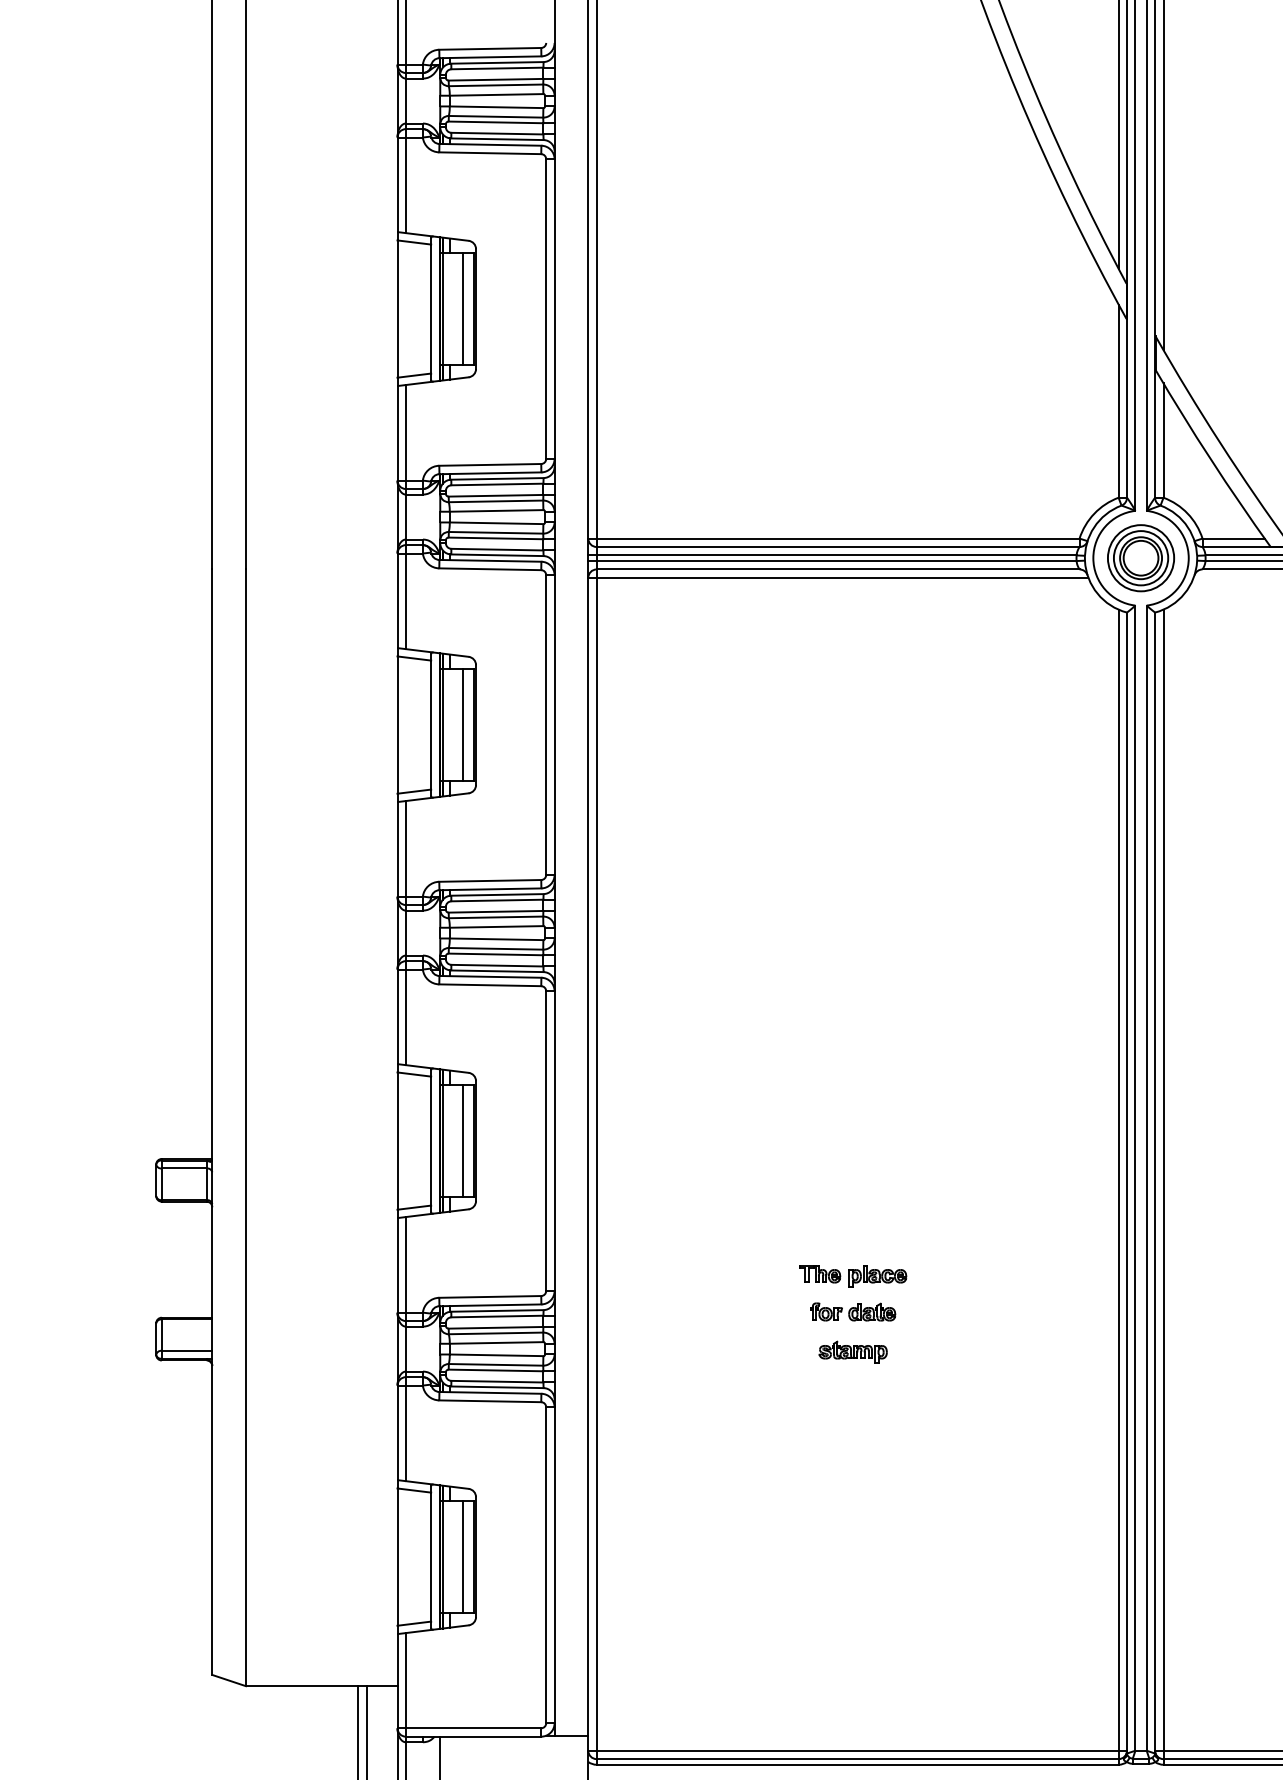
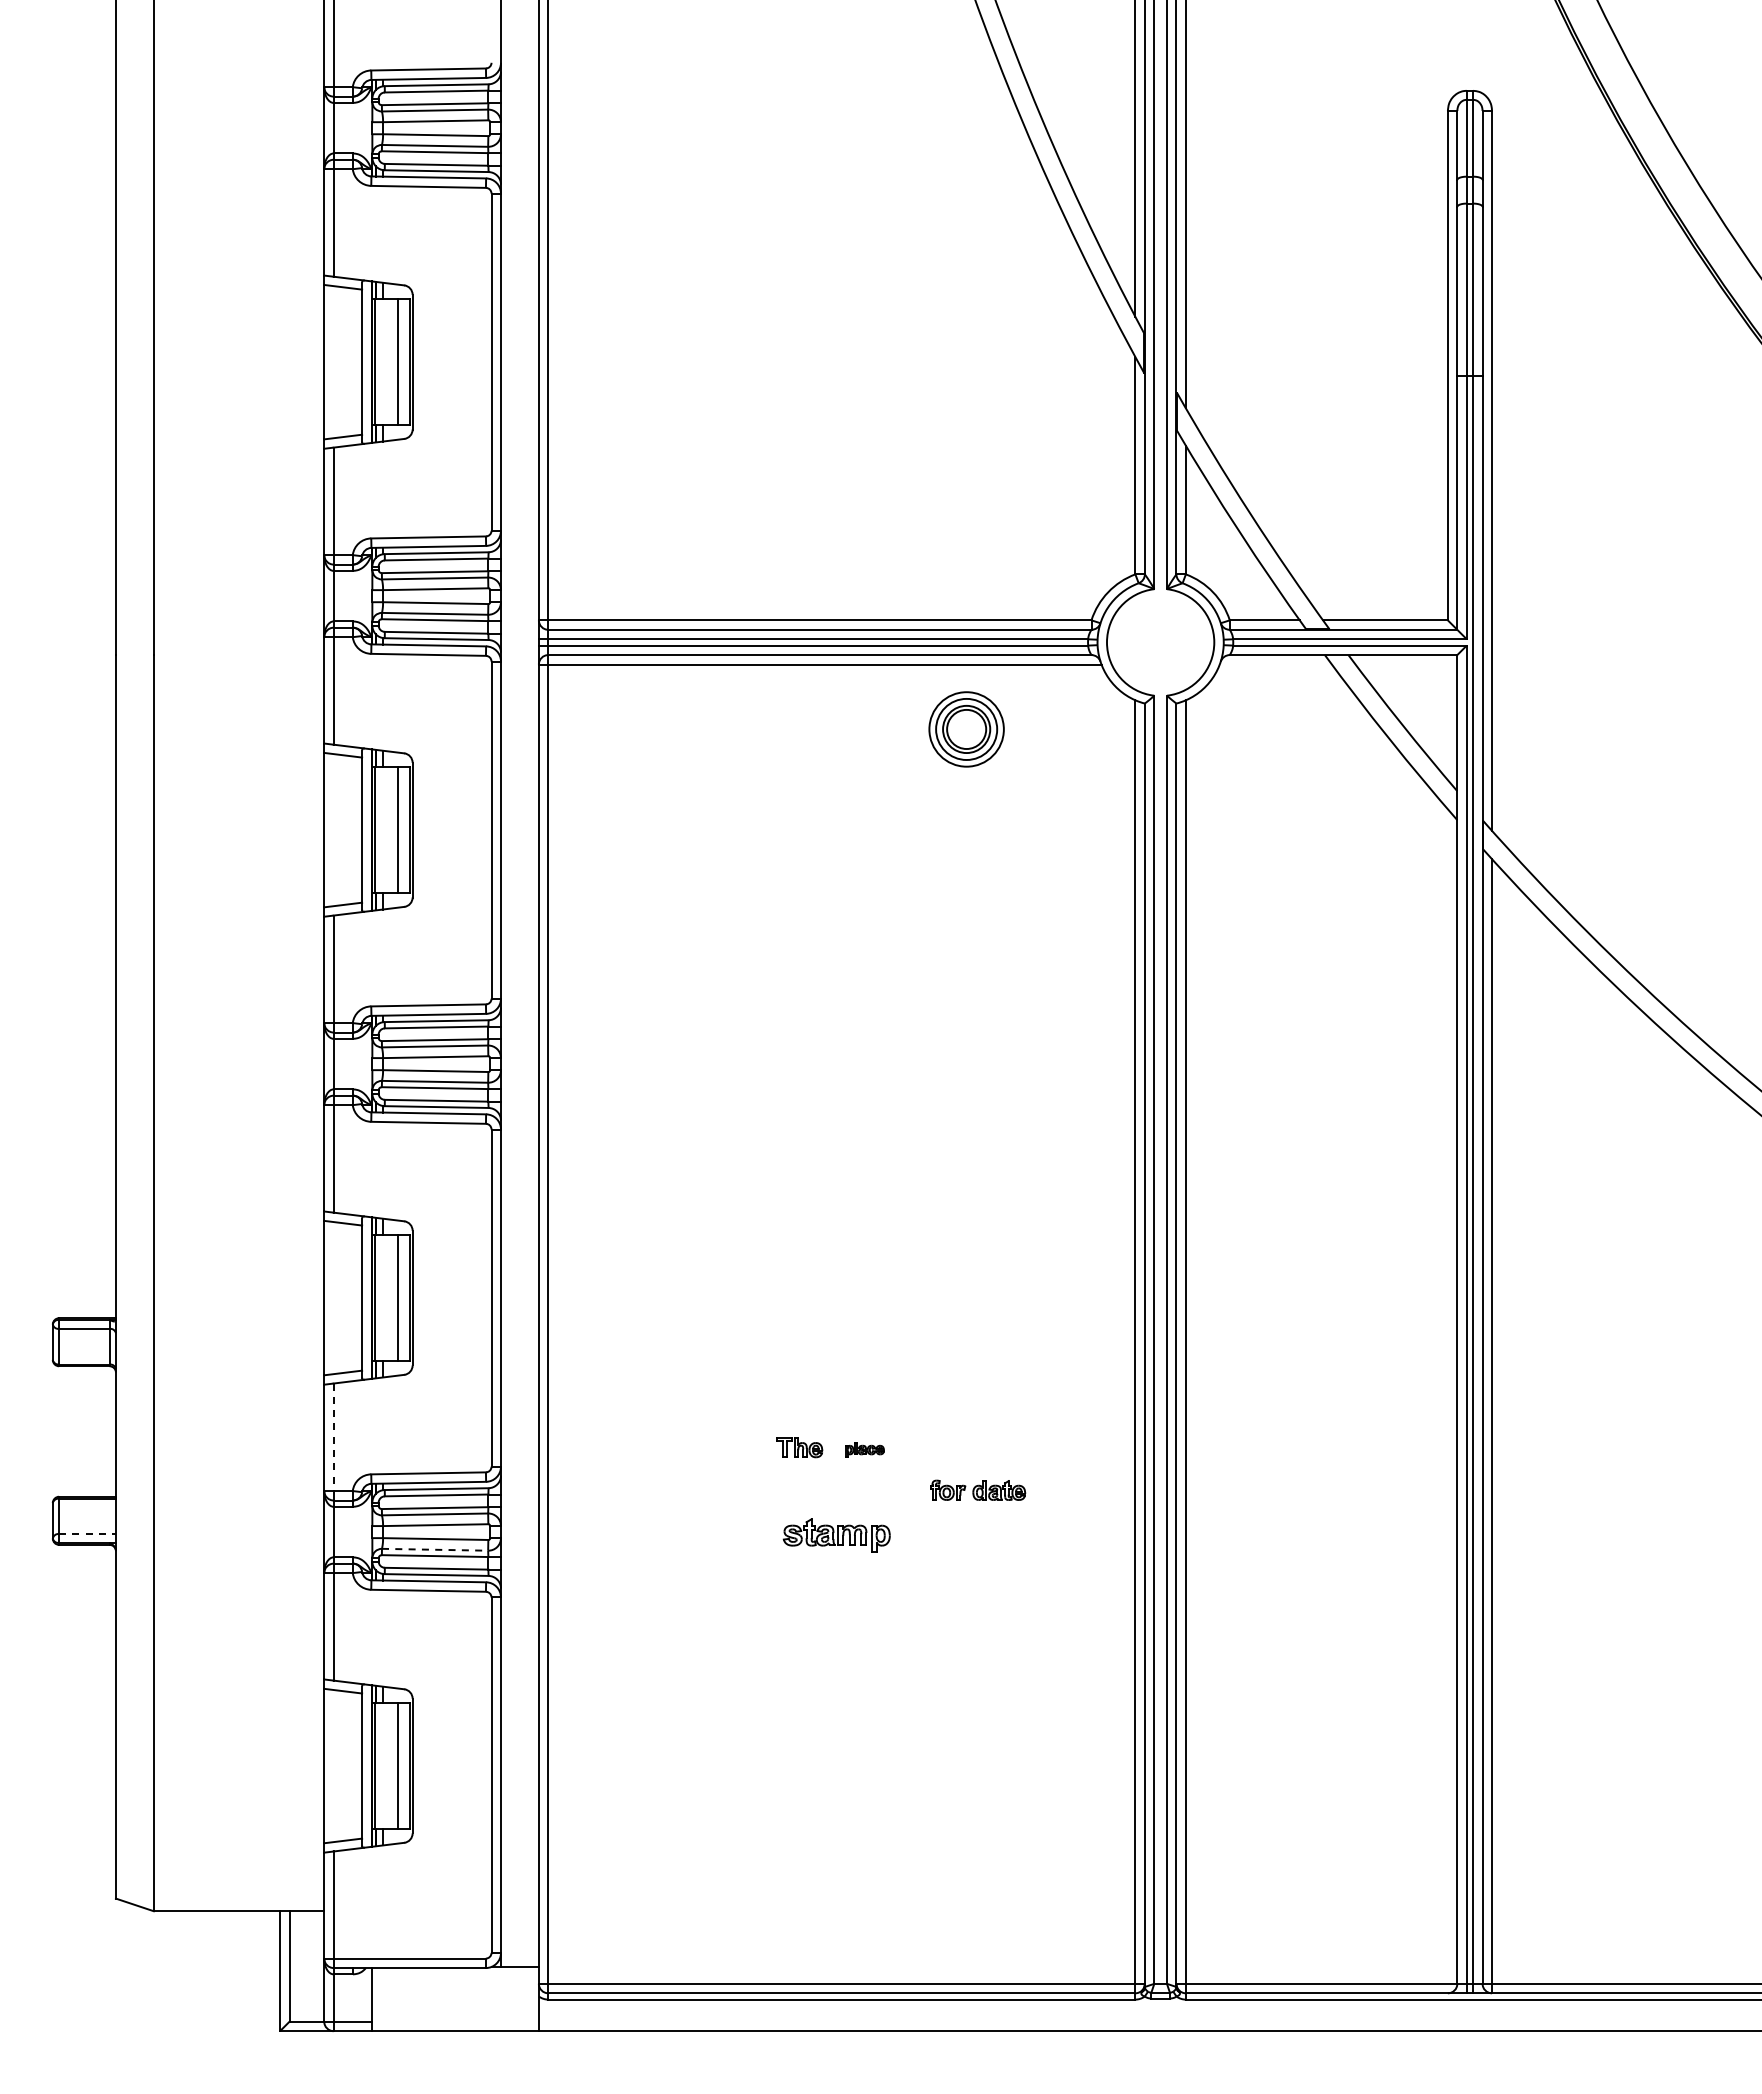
part: (1140, 558) -> (966, 729), moved
line: (405, 1265) -> (333, 1437), solid -> dashed
part: (877, 1275) -> (864, 1449), size x0.6
part: (853, 1311) -> (978, 1489), moved
line: (187, 1351) -> (88, 1534), solid -> dashed
part: (852, 1352) -> (836, 1535), size x1.4
line: (496, 1364) -> (435, 1549), solid -> dashed

